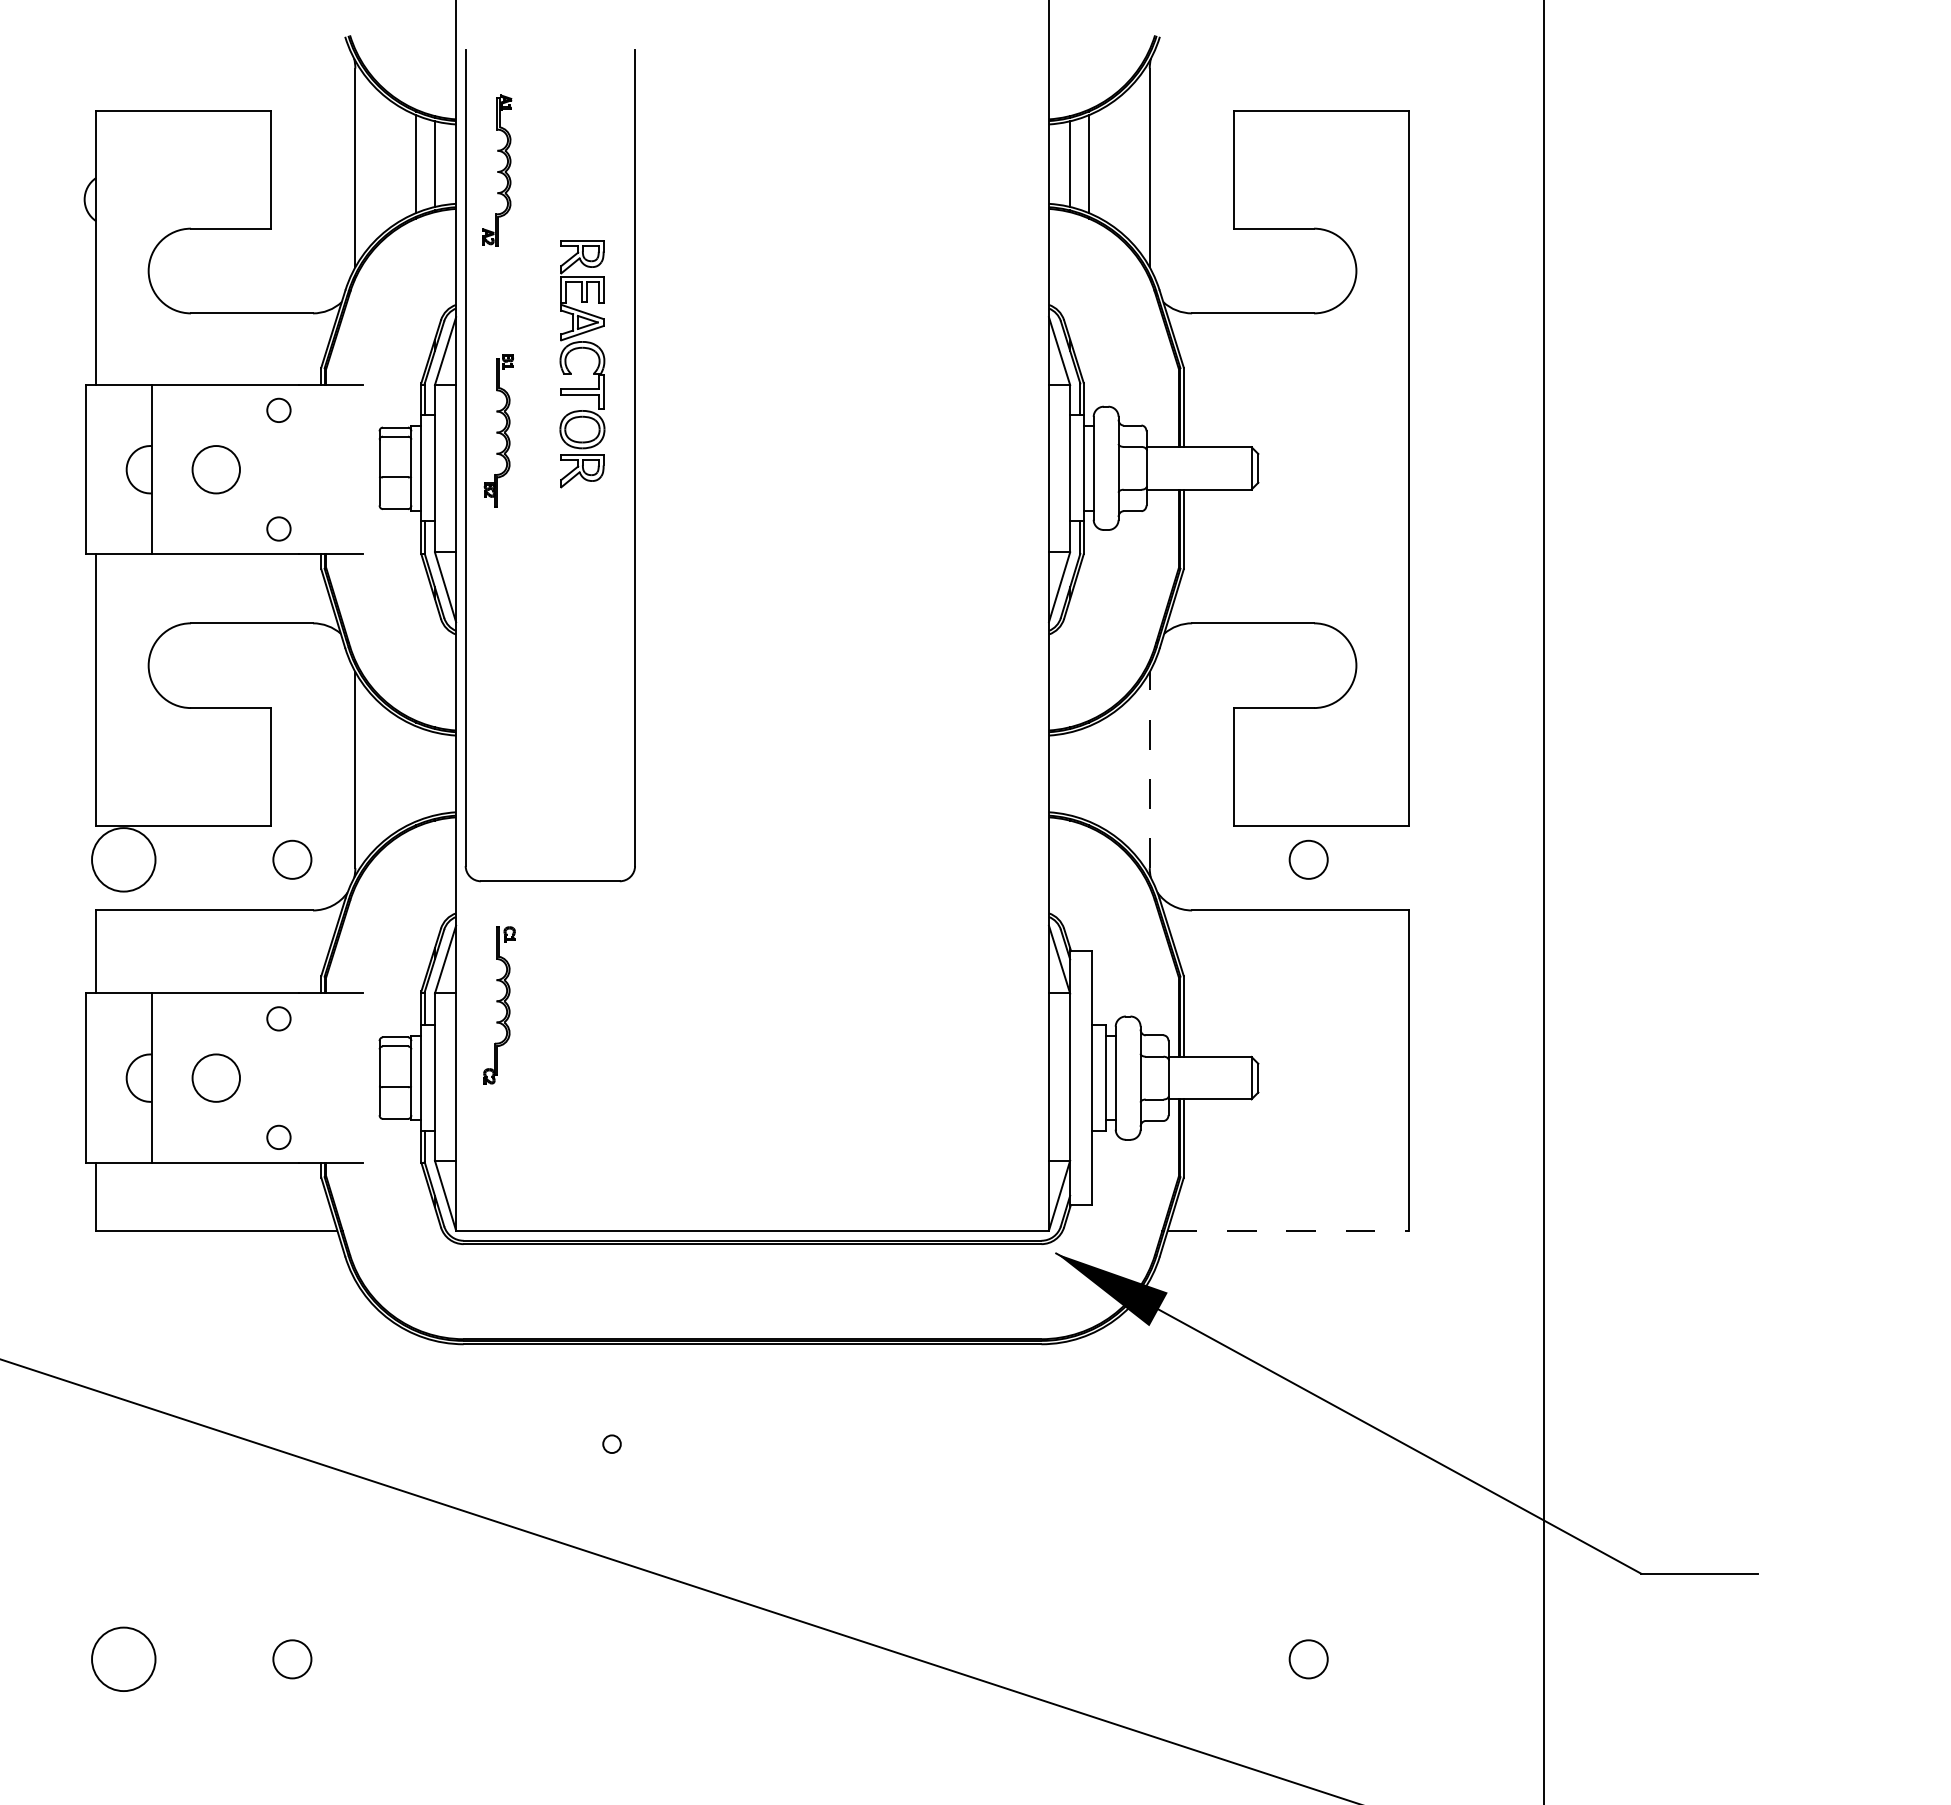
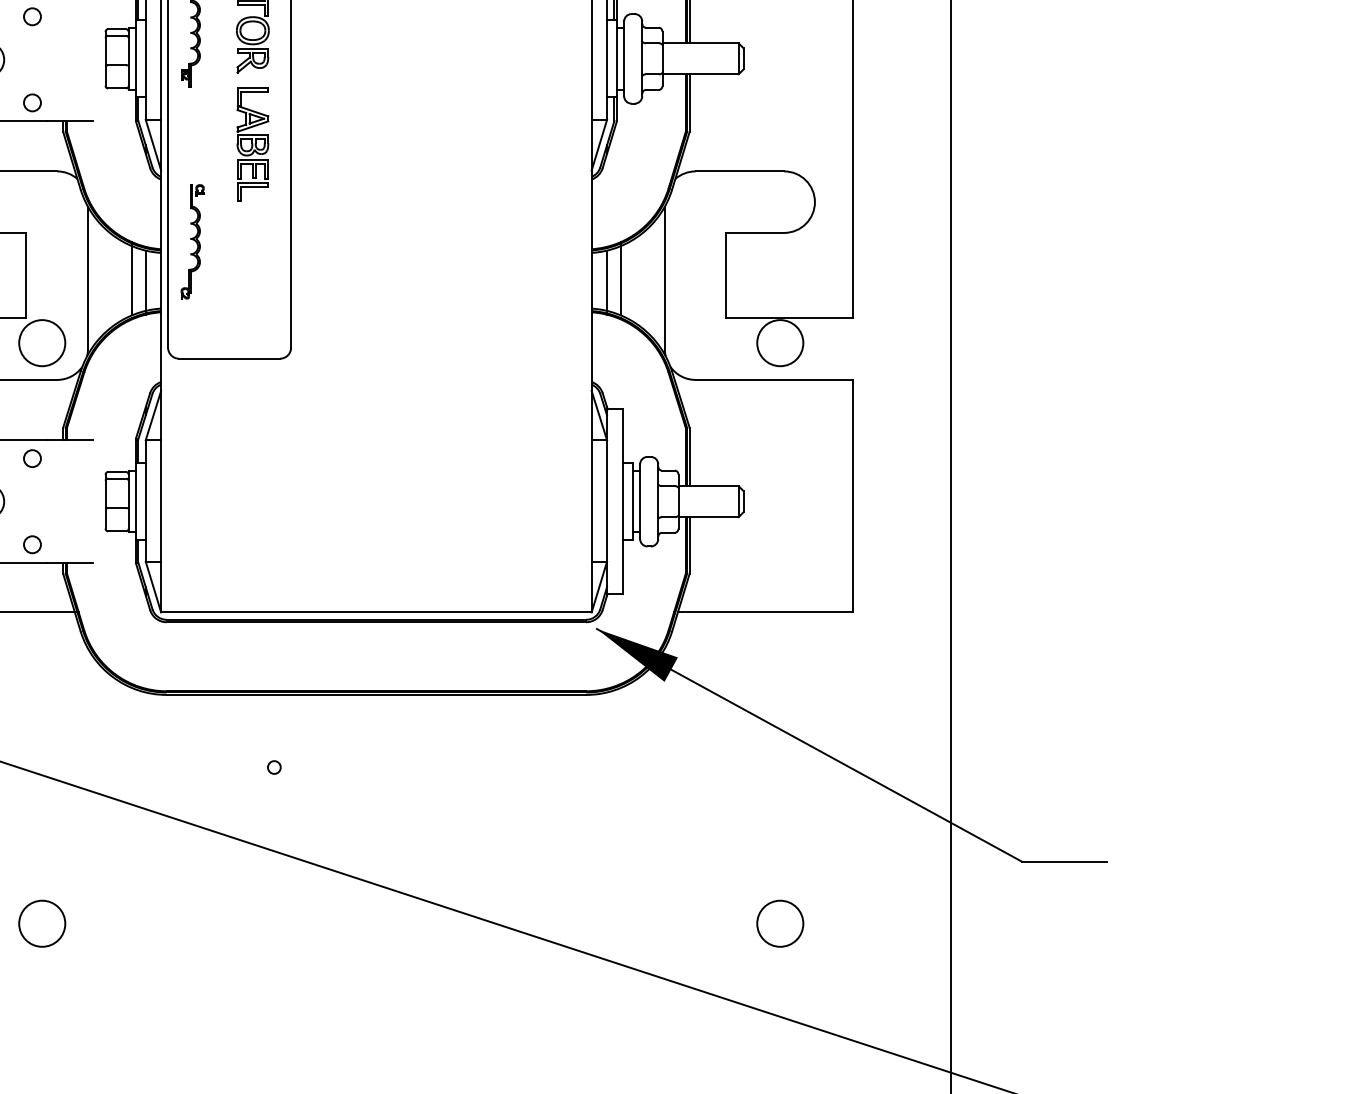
part: (582, 586) -> (252, 144), added
line: (1149, 769) -> (664, 277), dashed -> solid
line: (416, 773) -> (132, 280), added
line: (434, 773) -> (145, 280), added
line: (1070, 773) -> (607, 280), added
line: (1088, 773) -> (620, 280), added
circle: (292, 859) -> (42, 342), size x1.67
circle: (1308, 859) -> (780, 342), size x1.67
part: (499, 1005) -> (192, 241), moved
line: (1288, 1230) -> (765, 612), dashed -> solid
circle: (292, 1659) -> (42, 923), size x1.67
circle: (1308, 1659) -> (780, 923), size x1.67

